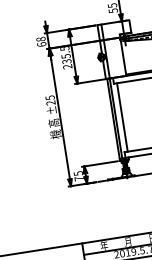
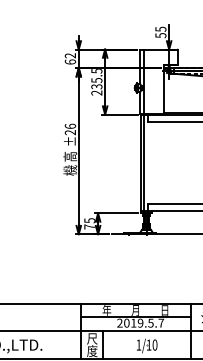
text: (40, 39) -> (70, 55), 68 -> 62
text: (49, 97) -> (69, 125), ±25 -> ±26
line: (122, 117) -> (151, 162), removed

